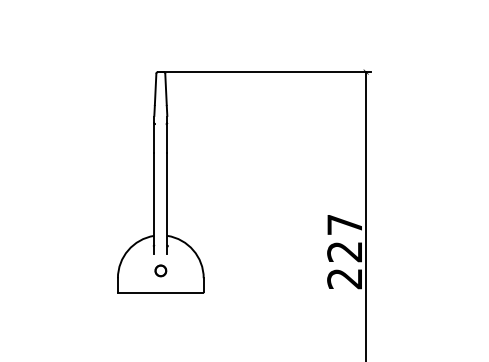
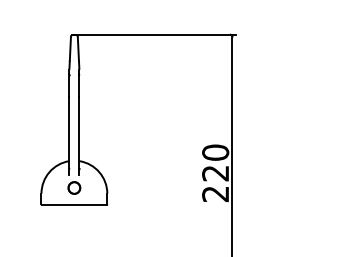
text: (344, 224) -> (215, 152), 227 -> 220
part: (160, 270) -> (74, 187), size x1.43

